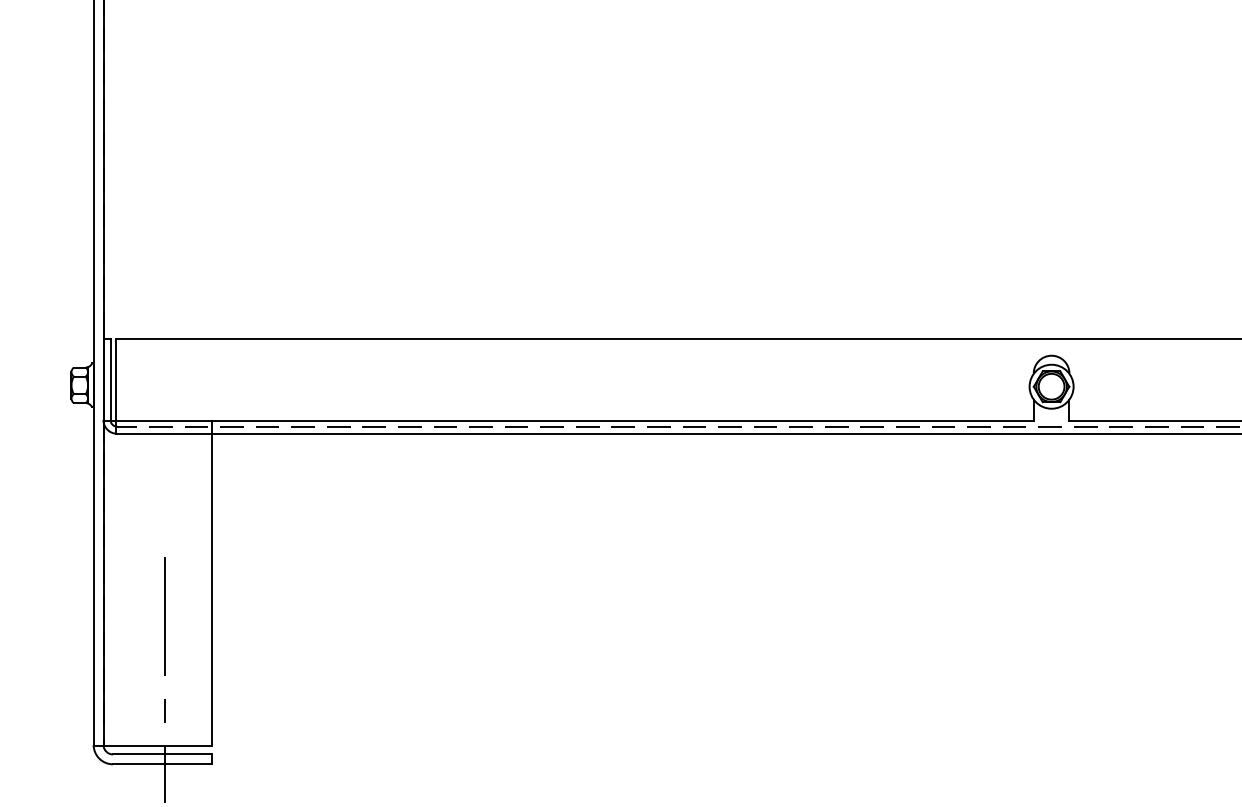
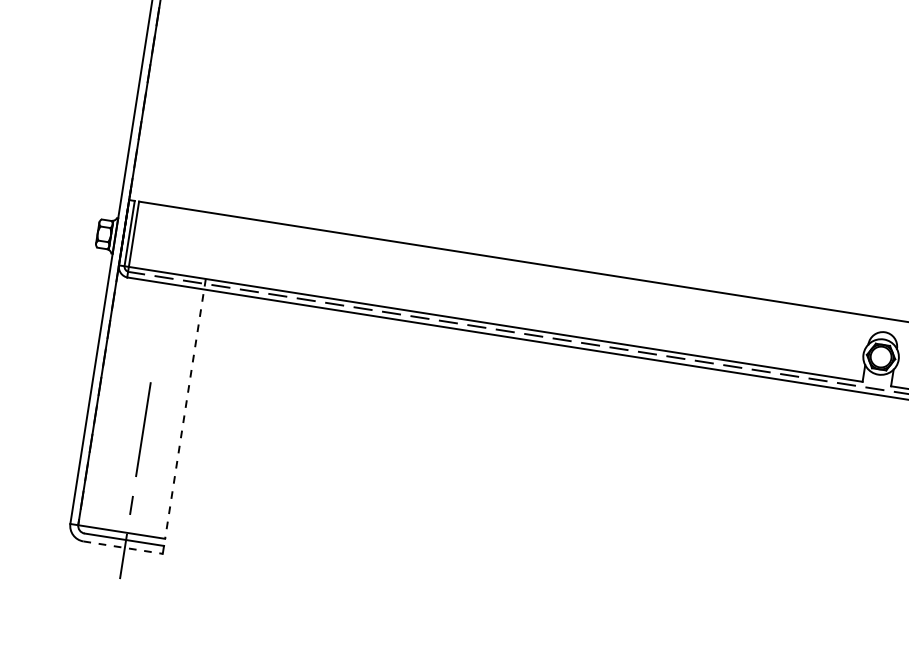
line: (212, 583) -> (185, 409), solid -> dashed
line: (162, 764) -> (123, 547), solid -> dashed

